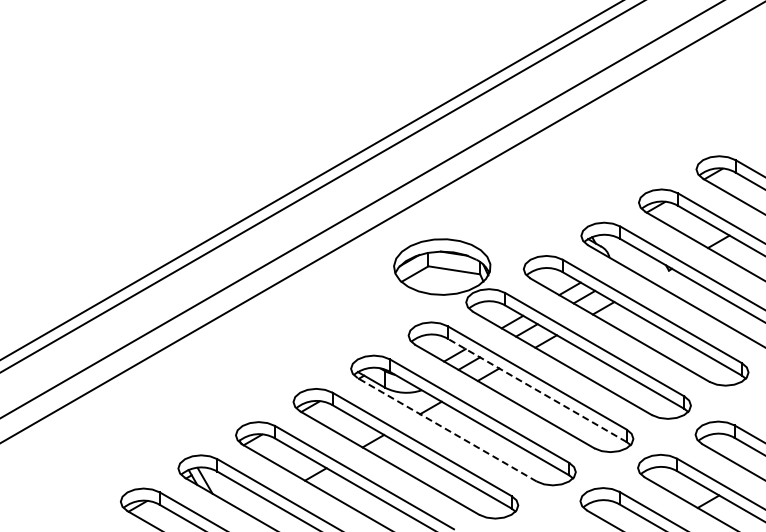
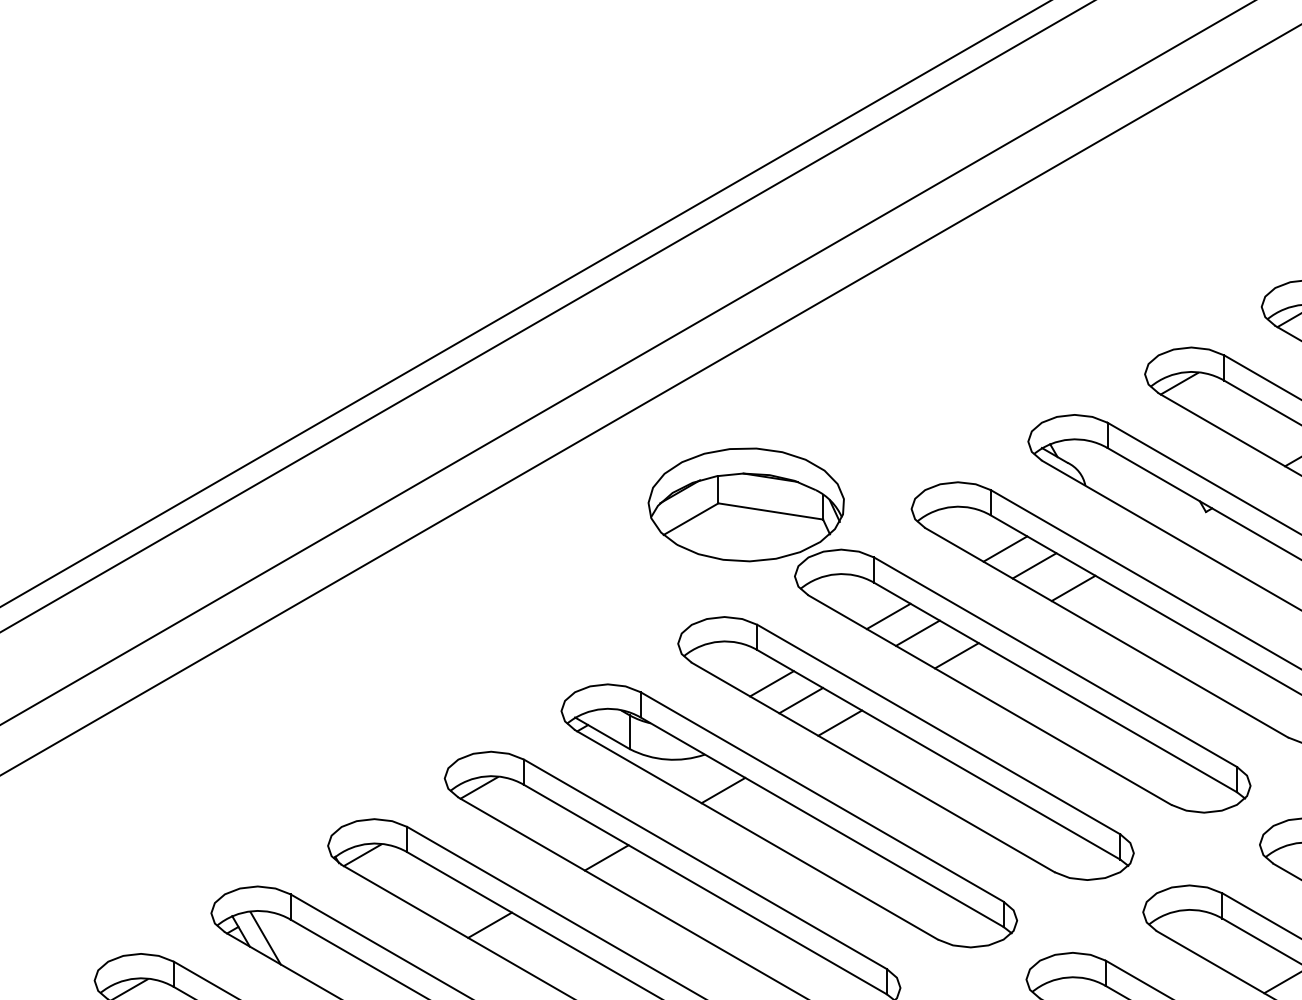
line: (536, 390) -> (937, 755), dashed -> solid
line: (446, 429) -> (754, 834), dashed -> solid

